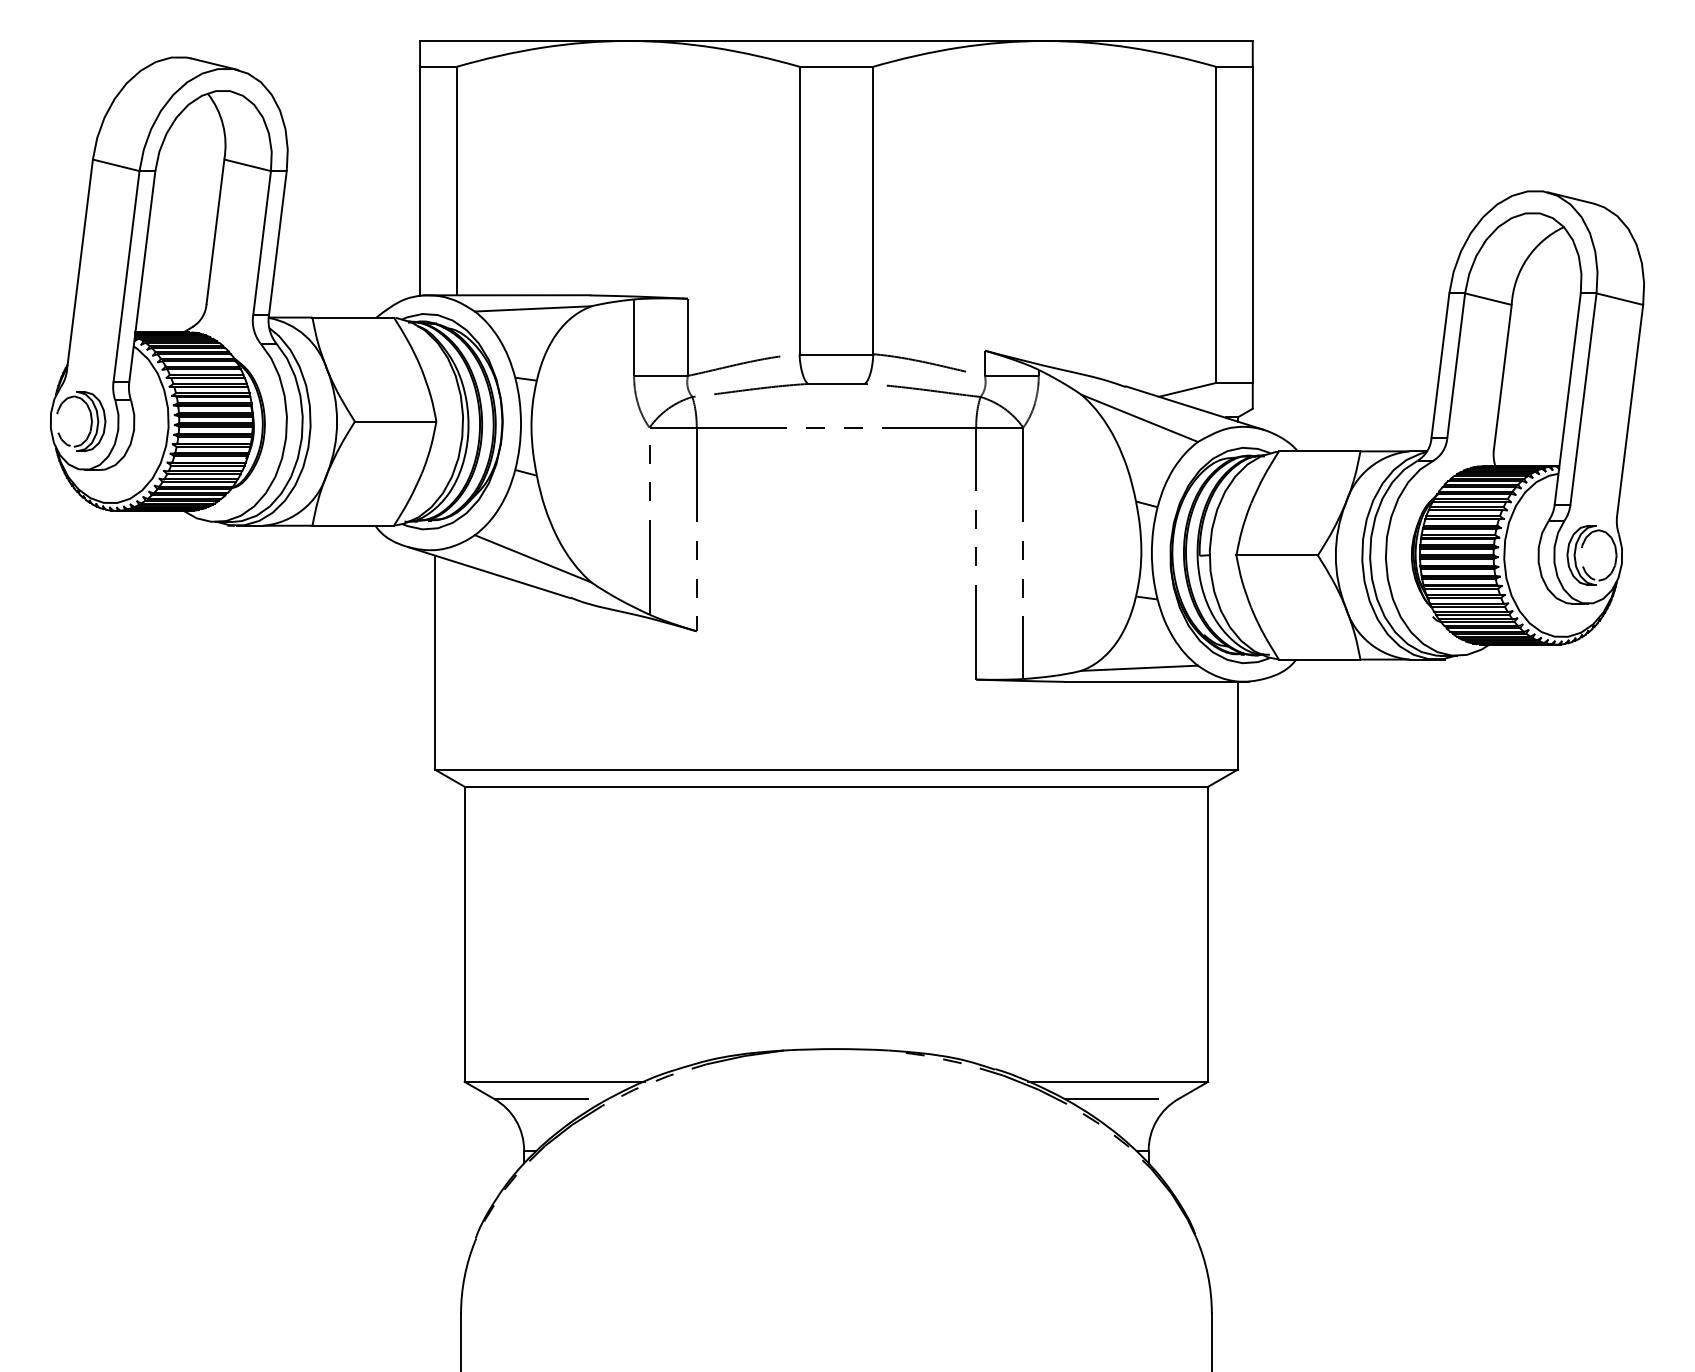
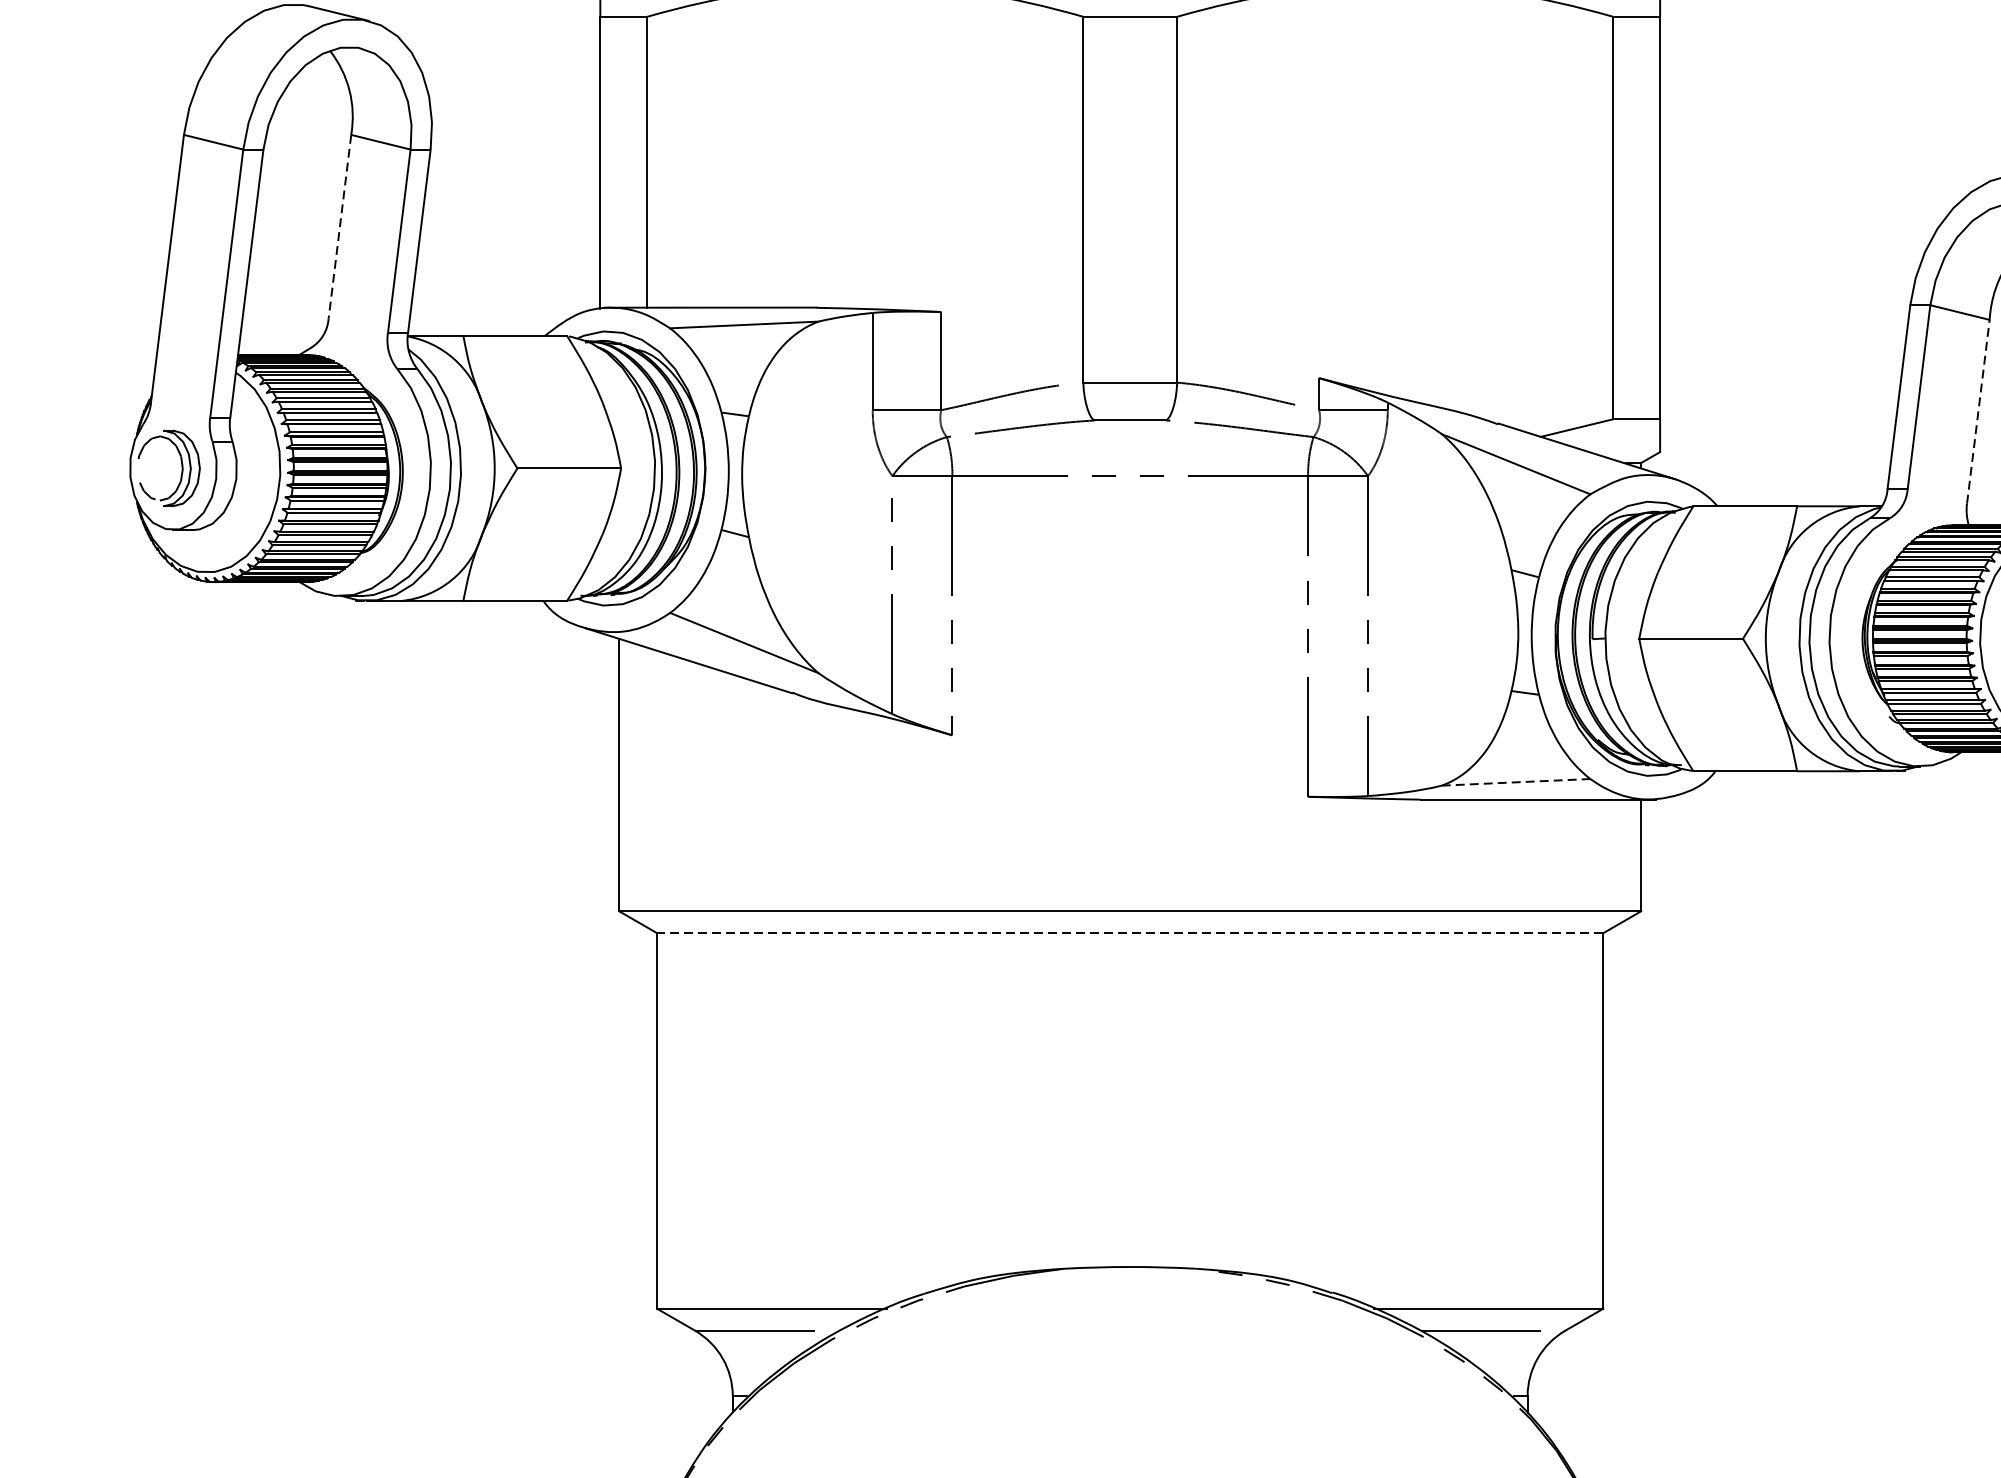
line: (215, 231) -> (339, 226), solid -> dashed
line: (1502, 377) -> (1977, 412), solid -> dashed
line: (1140, 668) -> (1517, 782), solid -> dashed
line: (836, 786) -> (1130, 932), solid -> dashed

